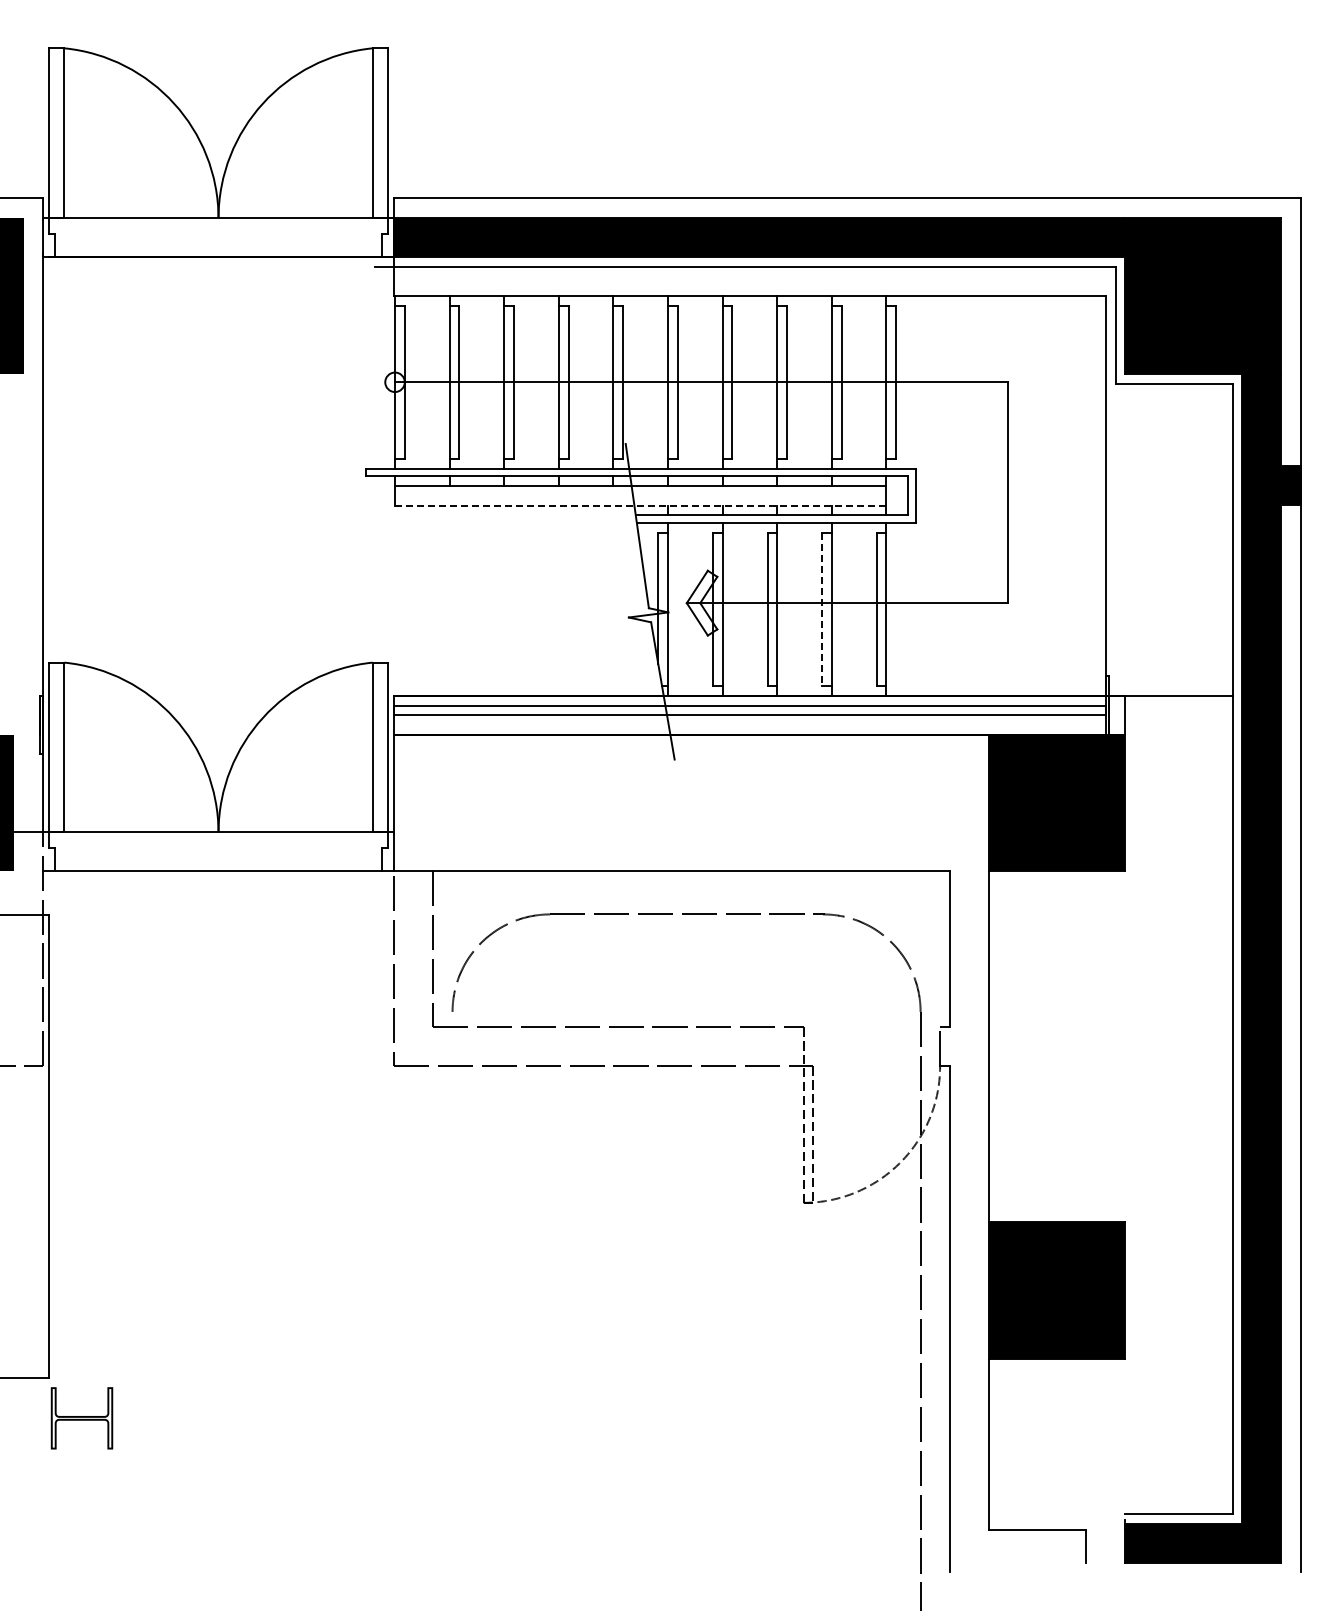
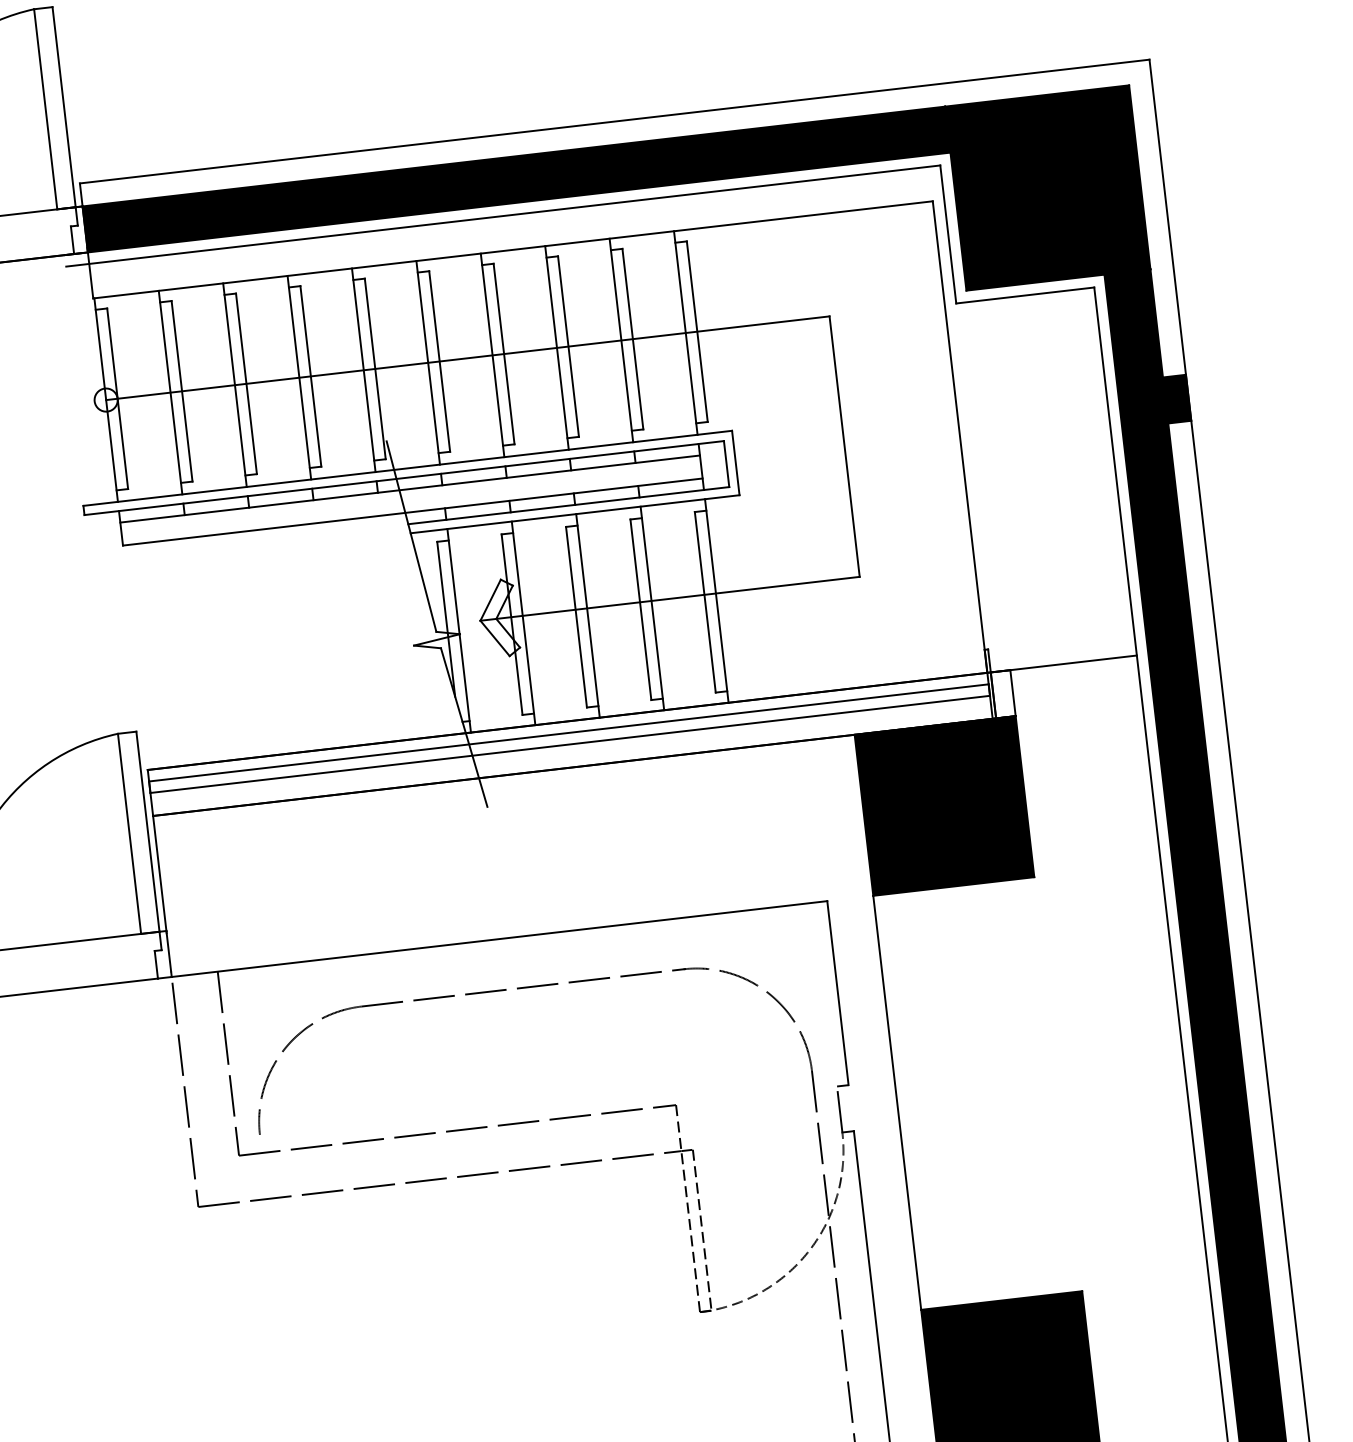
line: (640, 505) -> (412, 511), dashed -> solid
line: (822, 609) -> (641, 609), dashed -> solid

